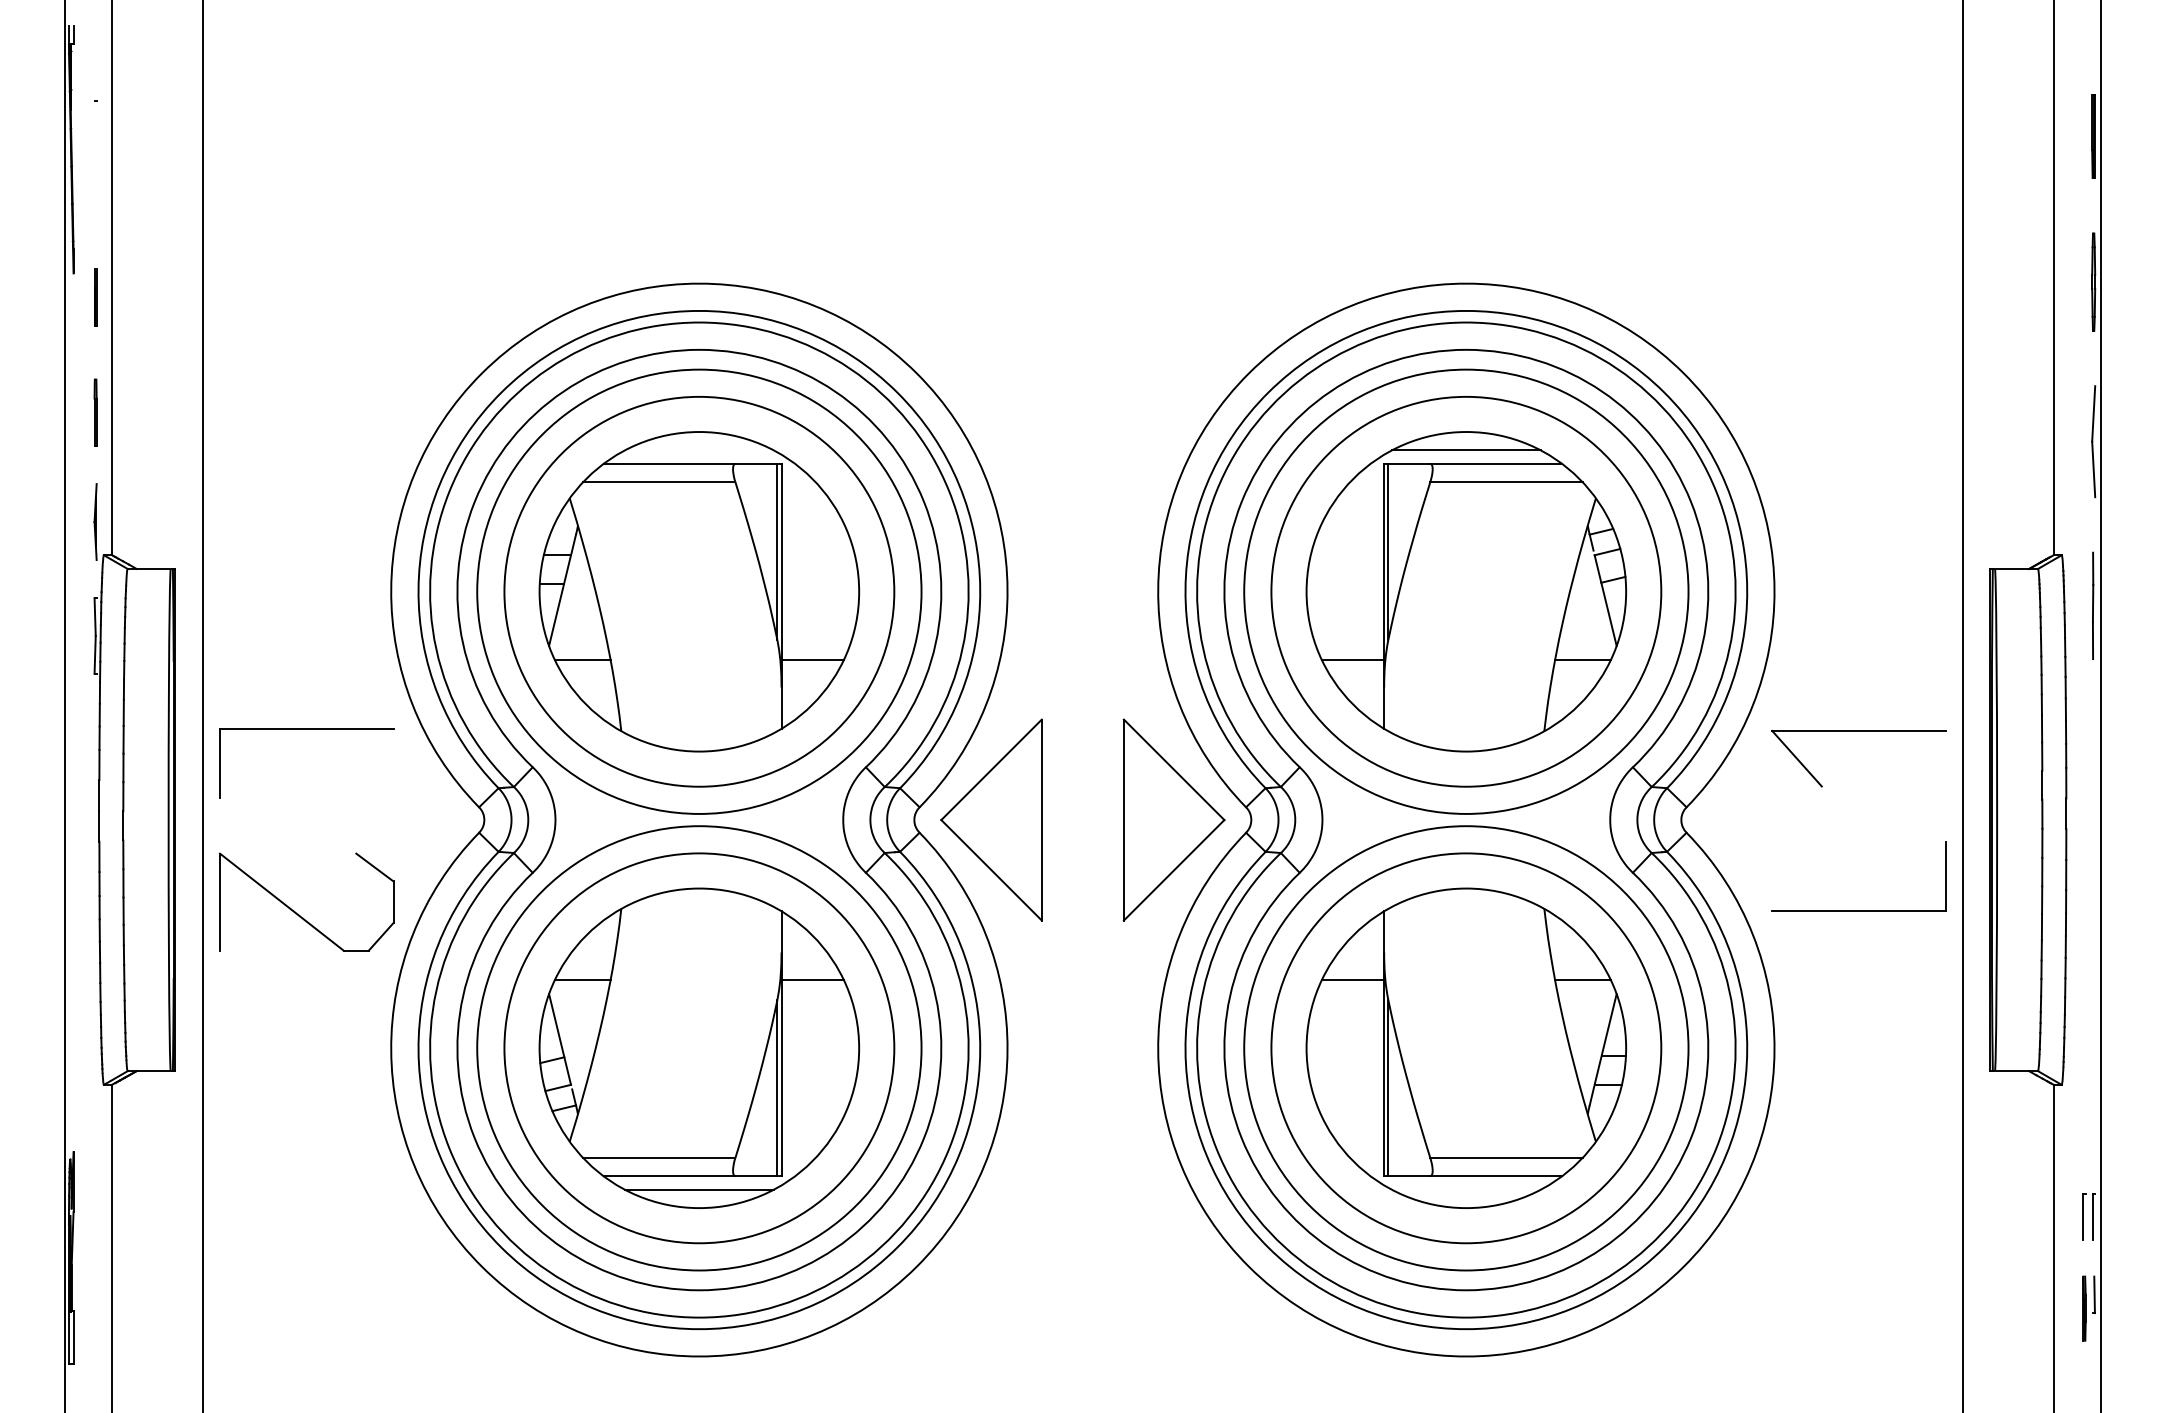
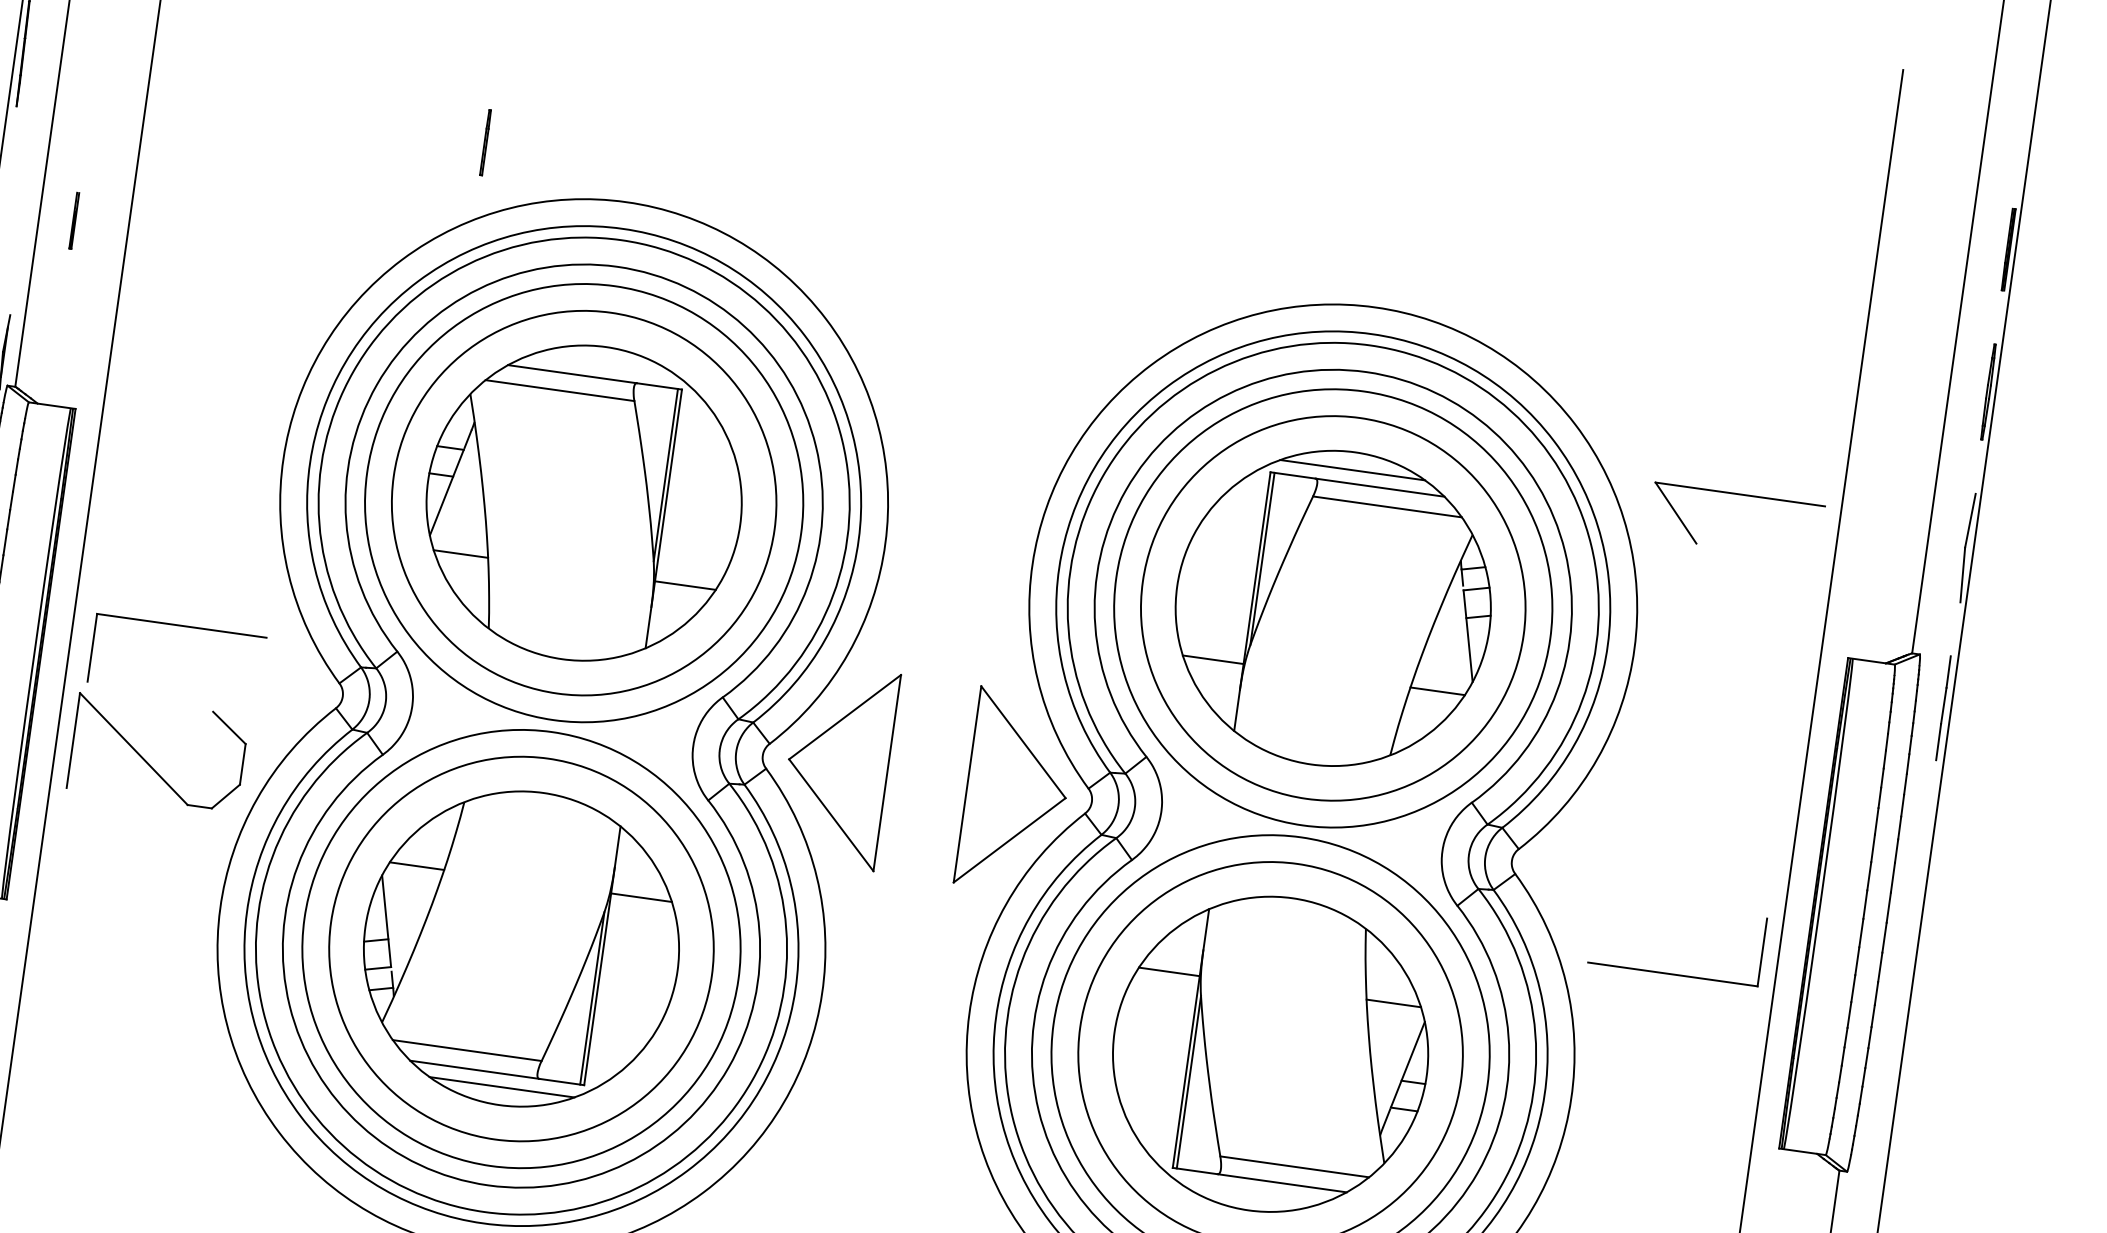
line: (95, 297) -> (74, 221), moved
line: (95, 412) -> (485, 142), moved
part: (306, 729) -> (181, 626), moved
part: (1858, 731) -> (1739, 494), moved

